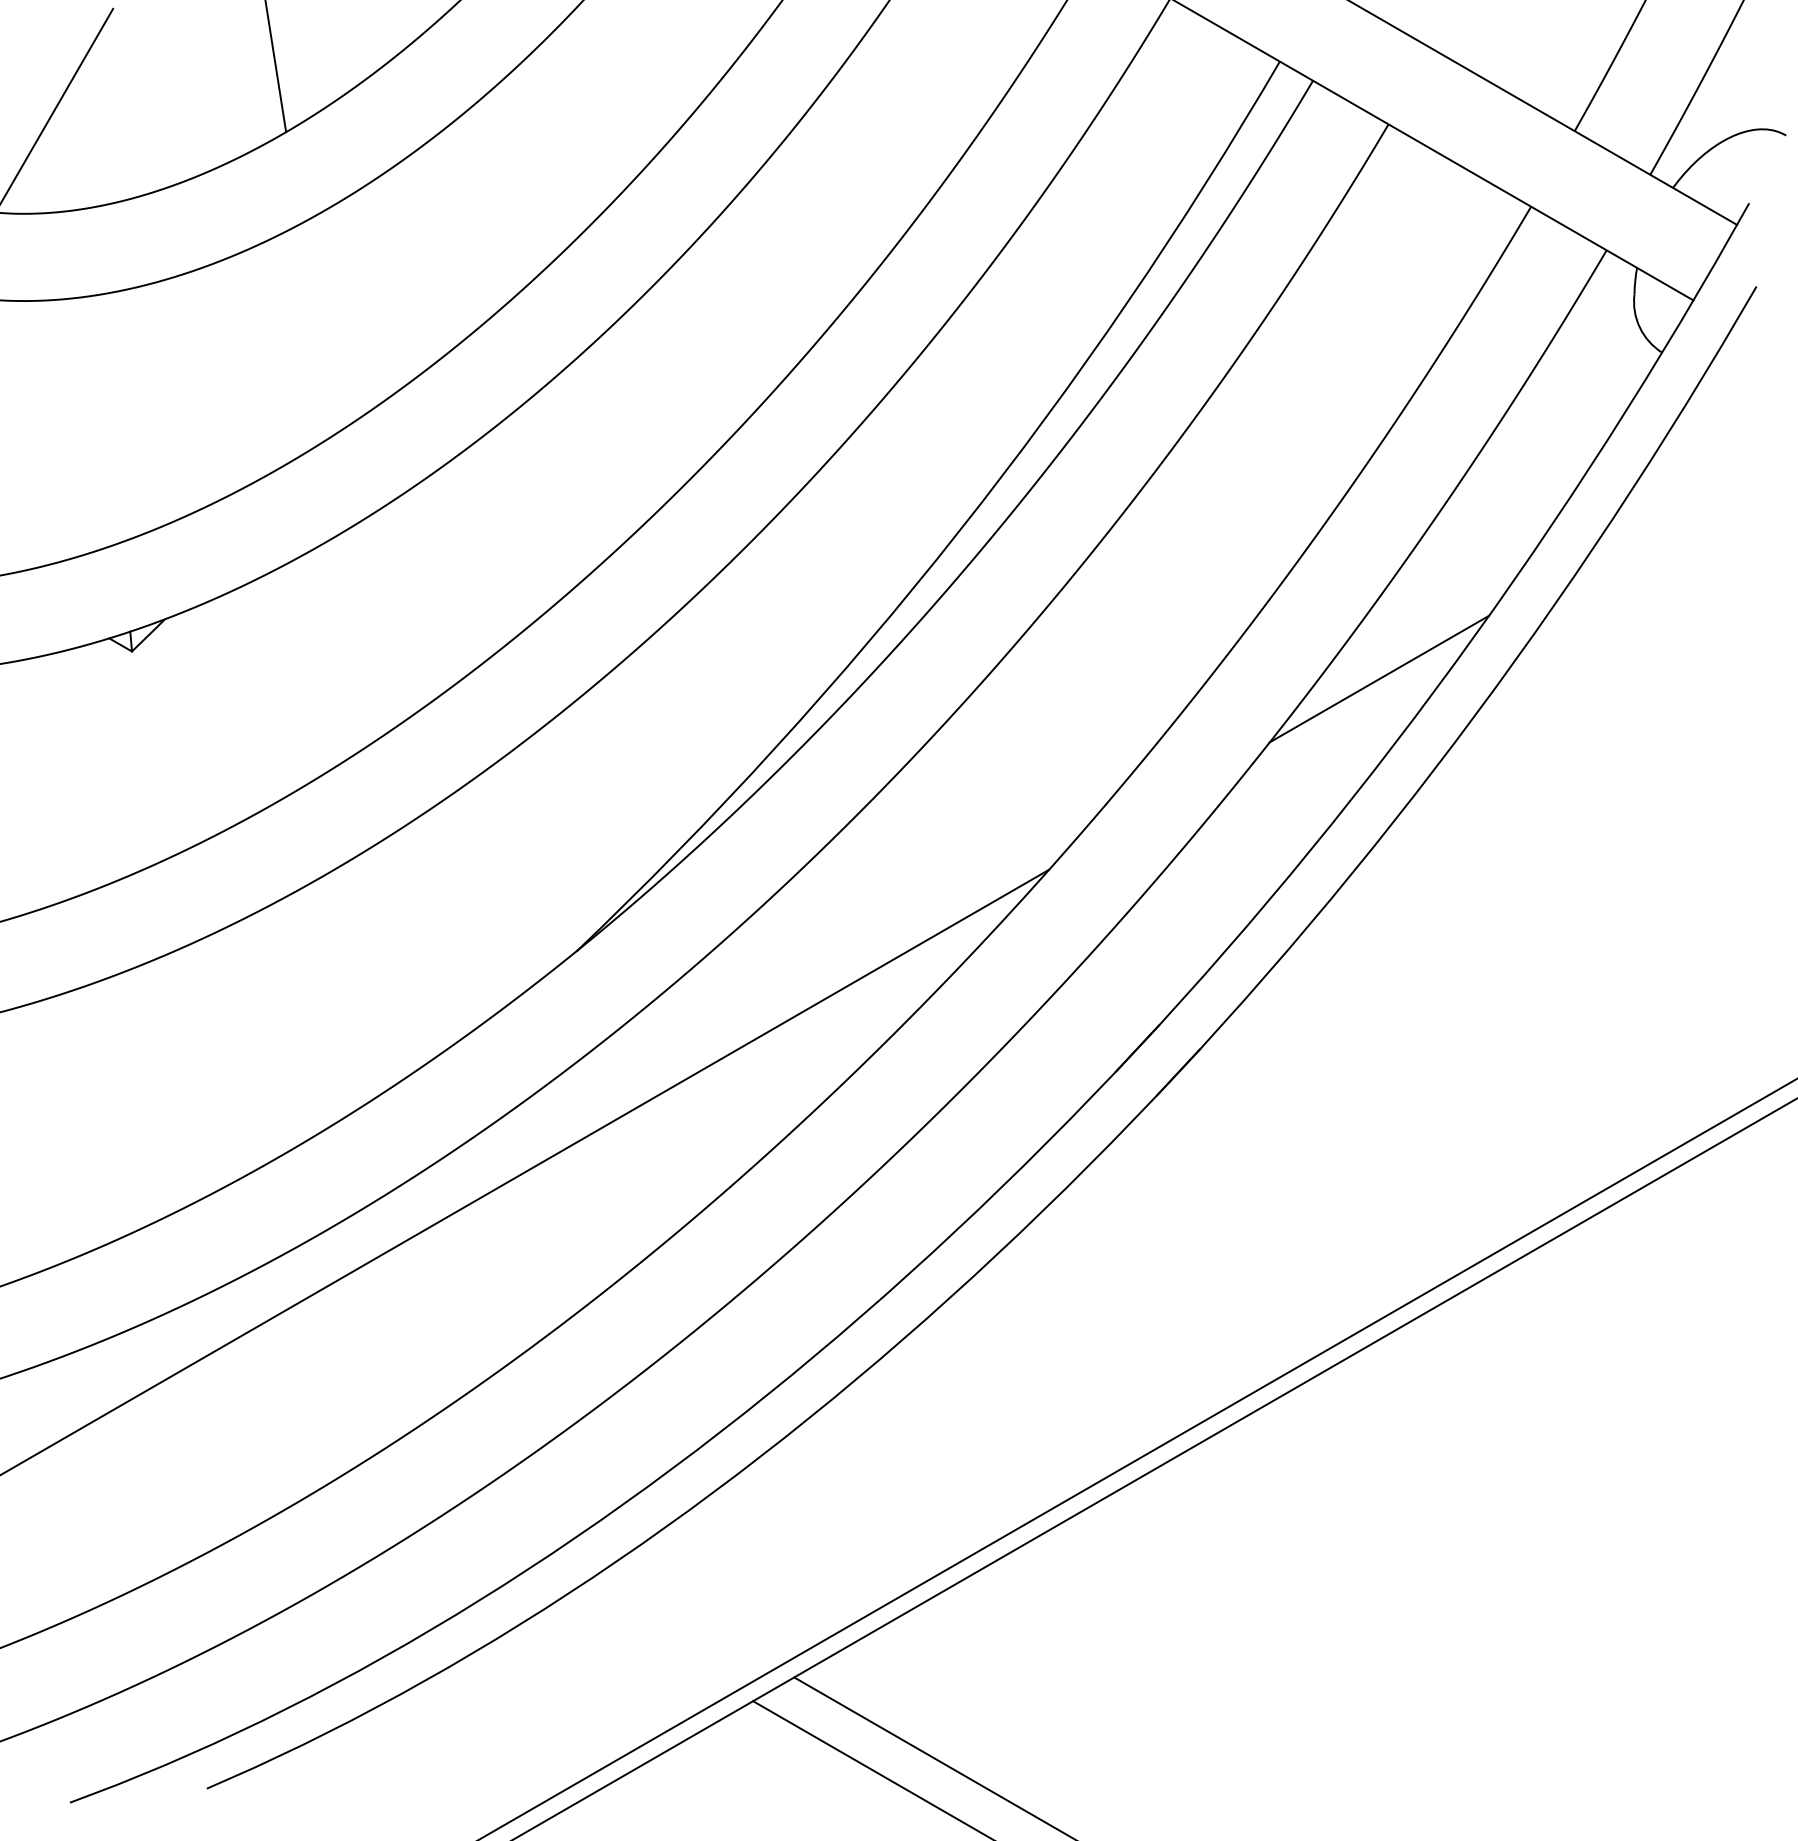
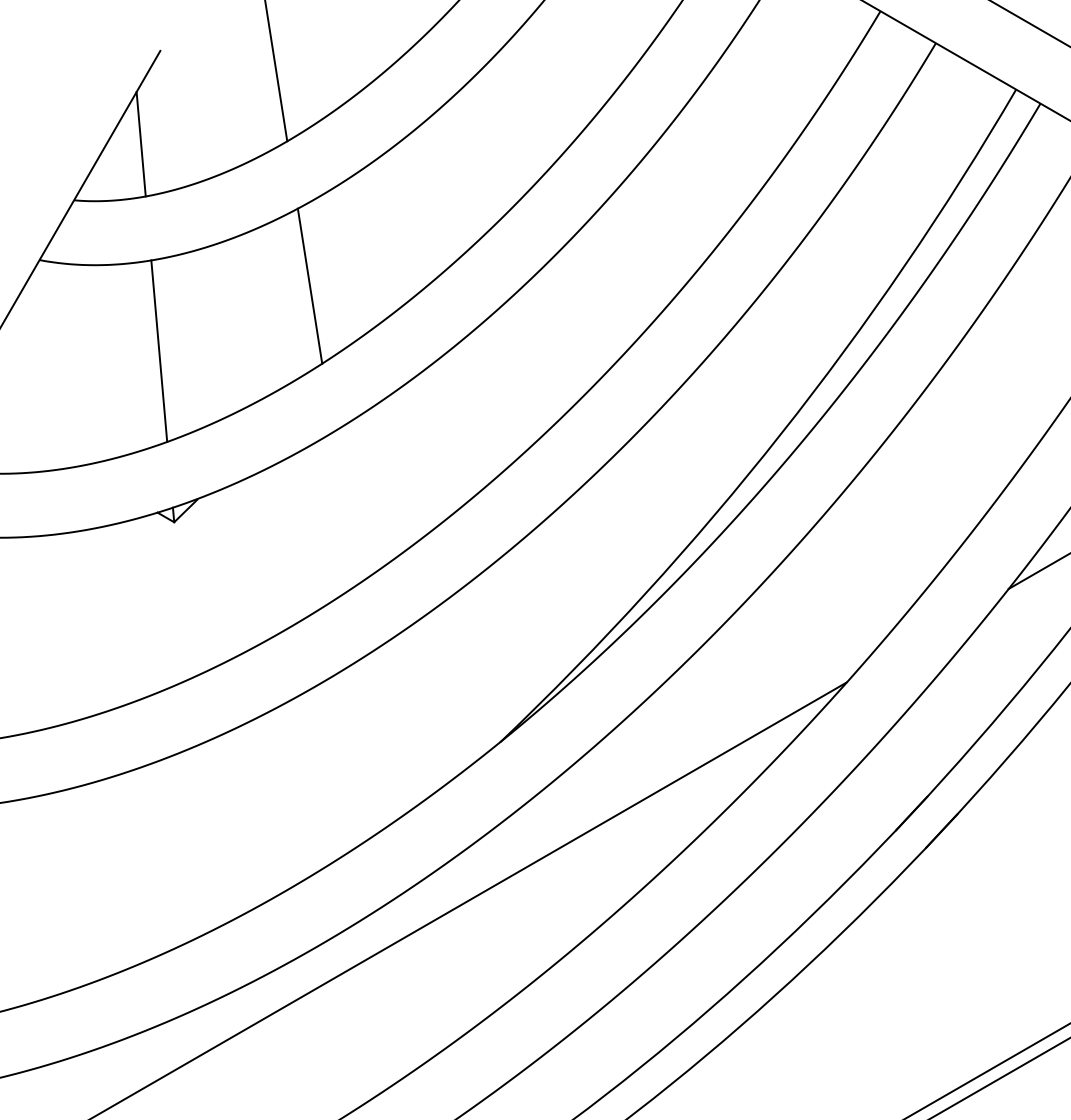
line: (86, 135) -> (140, 143), added
line: (316, 329) -> (309, 286), added
line: (111, 418) -> (159, 351), added

